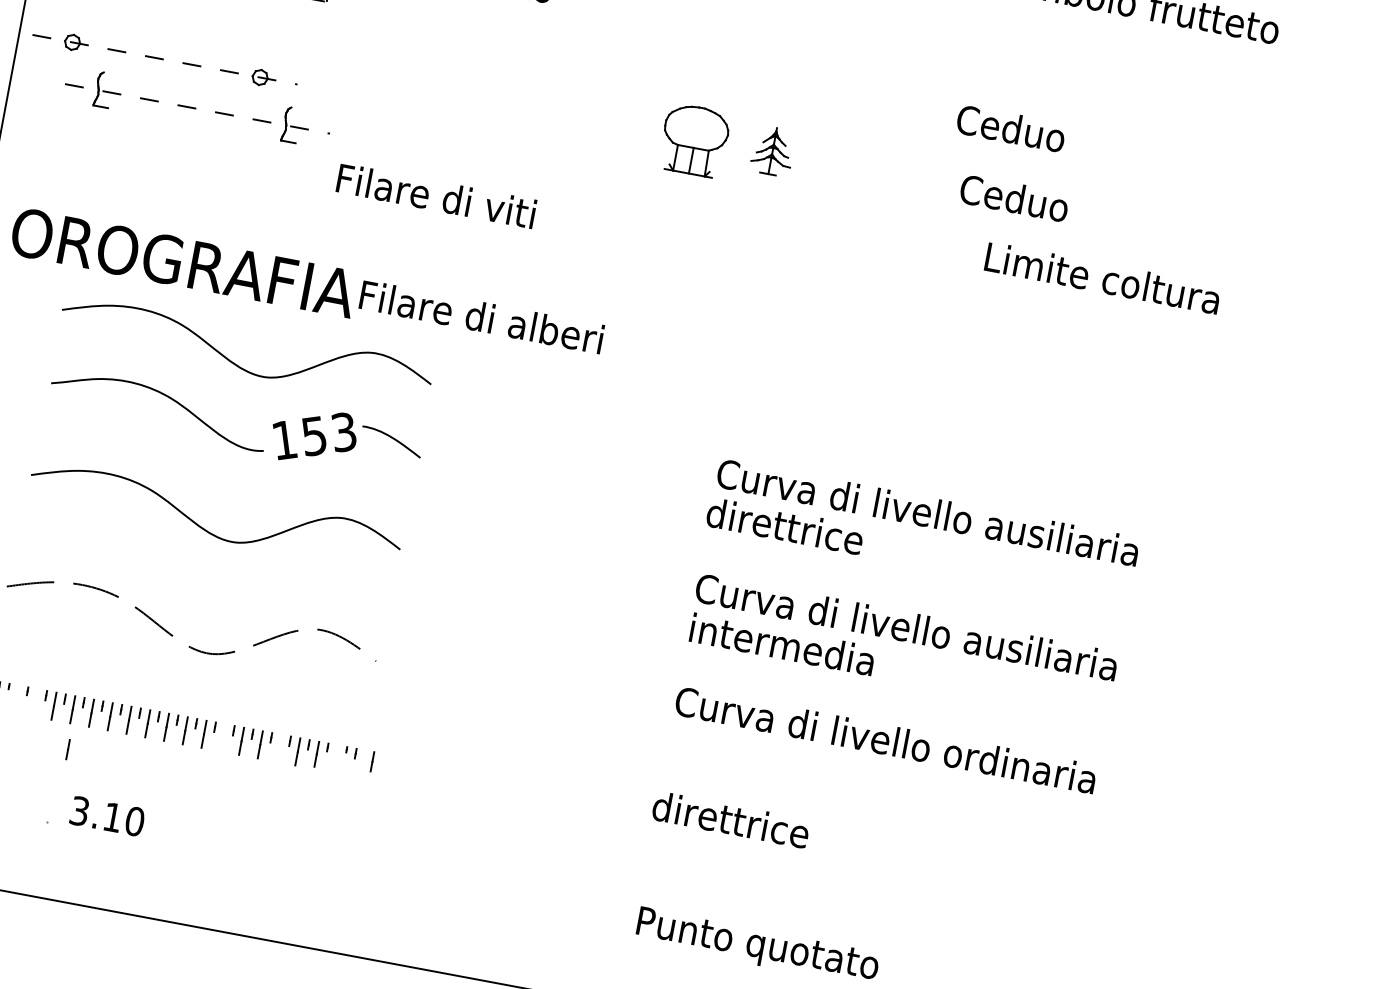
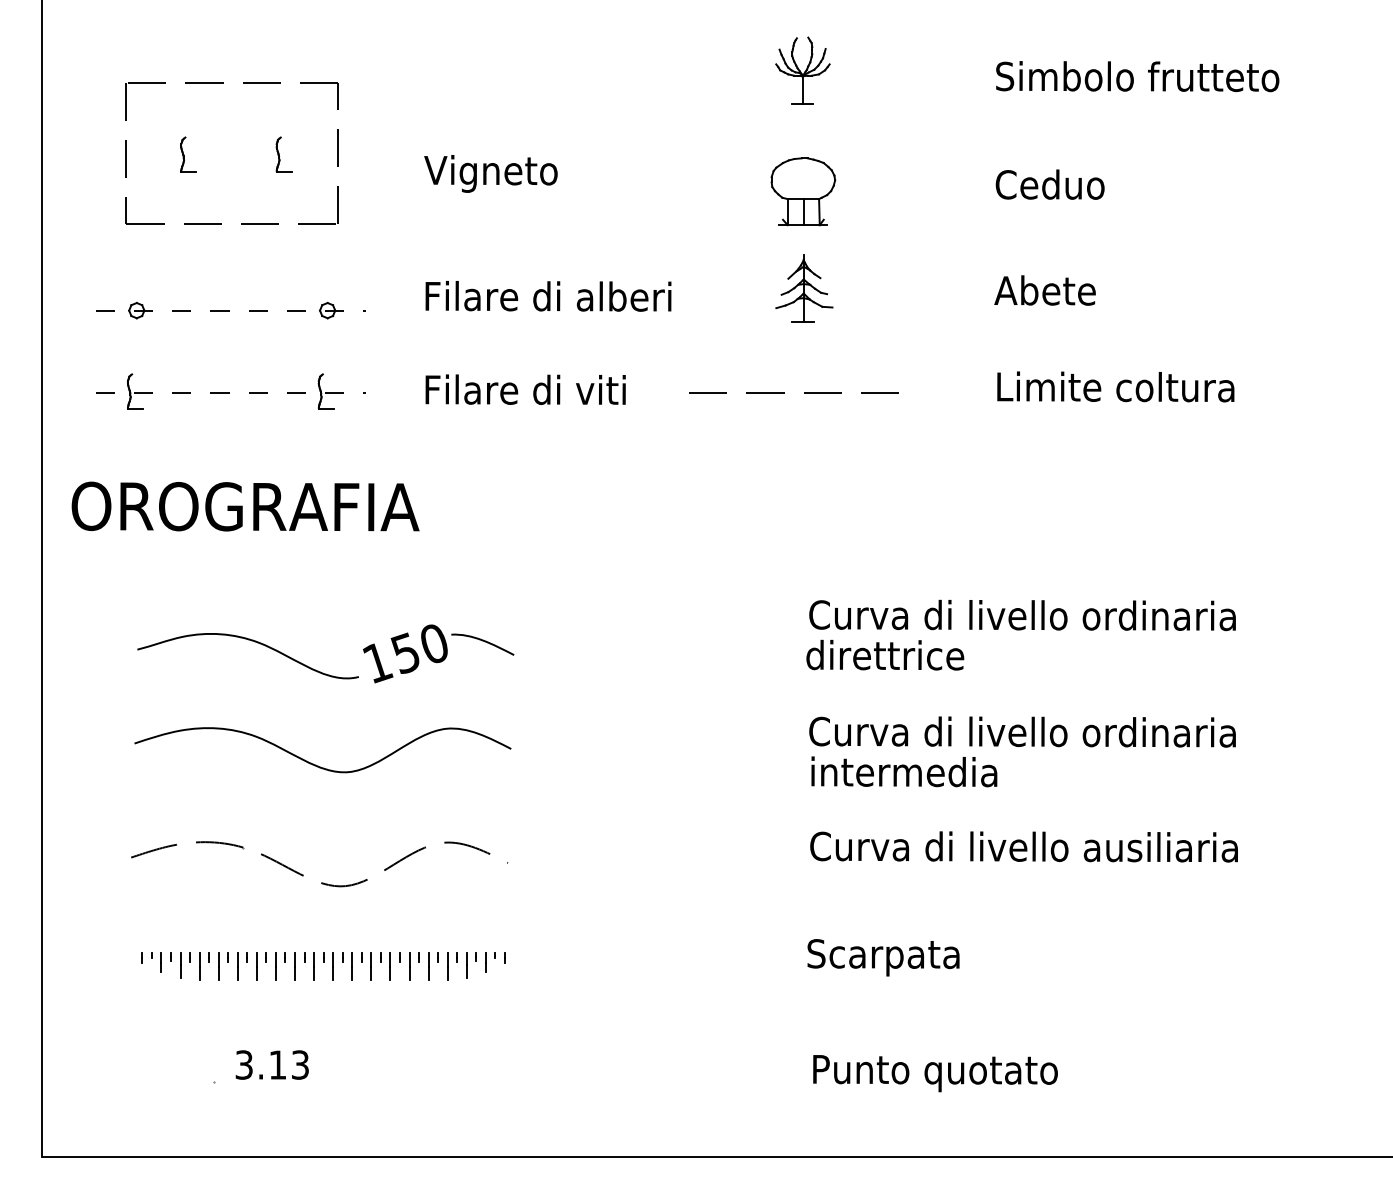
part: (164, 59) -> (230, 310), moved
part: (197, 107) -> (230, 391), moved
text: (1010, 128) -> (1049, 184), moved
part: (694, 140) -> (803, 191), moved
part: (773, 151) -> (804, 288), size x1.43
text: (436, 195) -> (525, 389), moved
text: (1013, 198) -> (1049, 290), Ceduo -> Abete
line: (734, 249) -> (784, 392), added
text: (1102, 277) -> (1115, 386), moved
text: (481, 317) -> (548, 296), moved
curve: (238, 365) -> (318, 597), removed
text: (343, 432) -> (433, 644), 153 -> 150
text: (1062, 537) -> (1159, 615), Curva di livello ausiliaria -> Curva di livello ordinaria
text: (1040, 652) -> (1159, 732), Curva di livello ausiliaria -> Curva di livello ordinaria
line: (35, 701) -> (180, 965), added
line: (221, 737) -> (370, 966), added
line: (278, 748) -> (428, 966), added
line: (67, 749) -> (160, 962), moved
line: (372, 761) -> (485, 962), moved
text: (1020, 765) -> (1160, 847), Curva di livello ordinaria -> Curva di livello ausiliaria
text: (135, 821) -> (300, 1064), 3.10 -> 3.13
text: (729, 823) -> (885, 957), direttrice -> Scarpata

